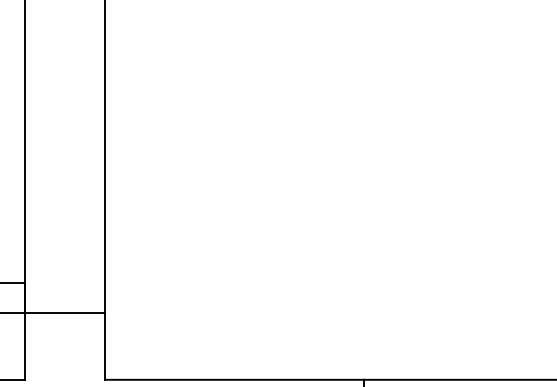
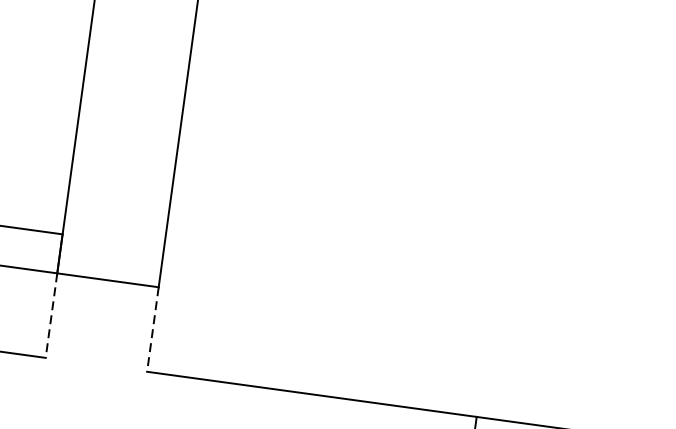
line: (25, 347) -> (51, 316), solid -> dashed
line: (104, 347) -> (152, 330), solid -> dashed

